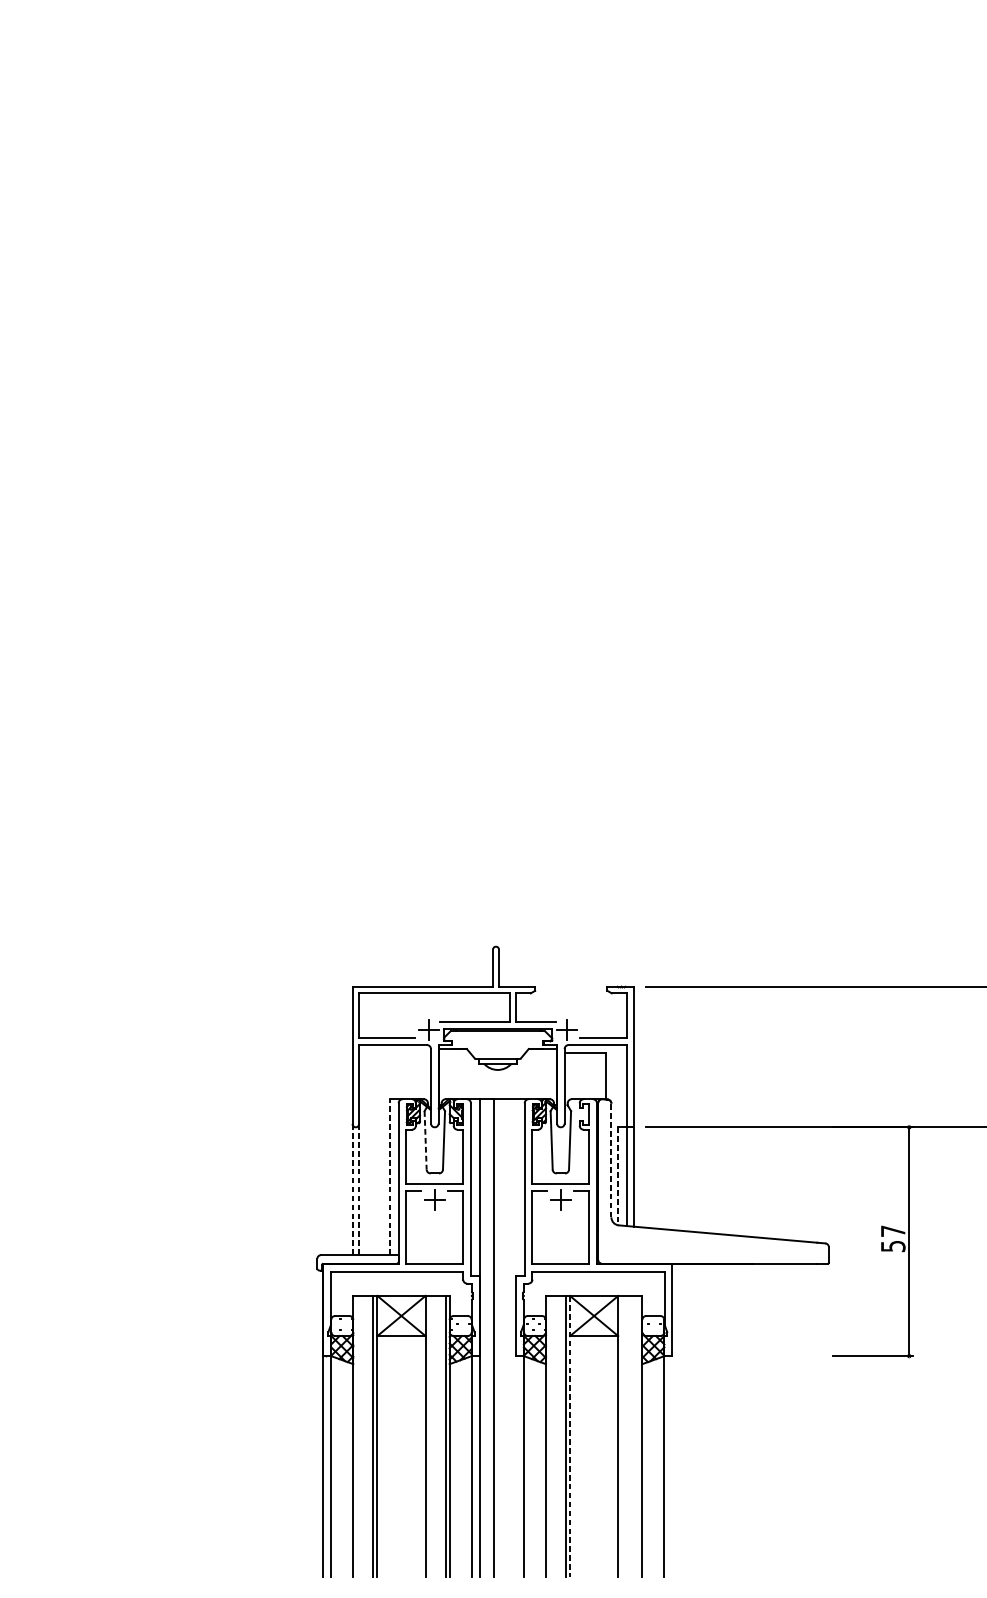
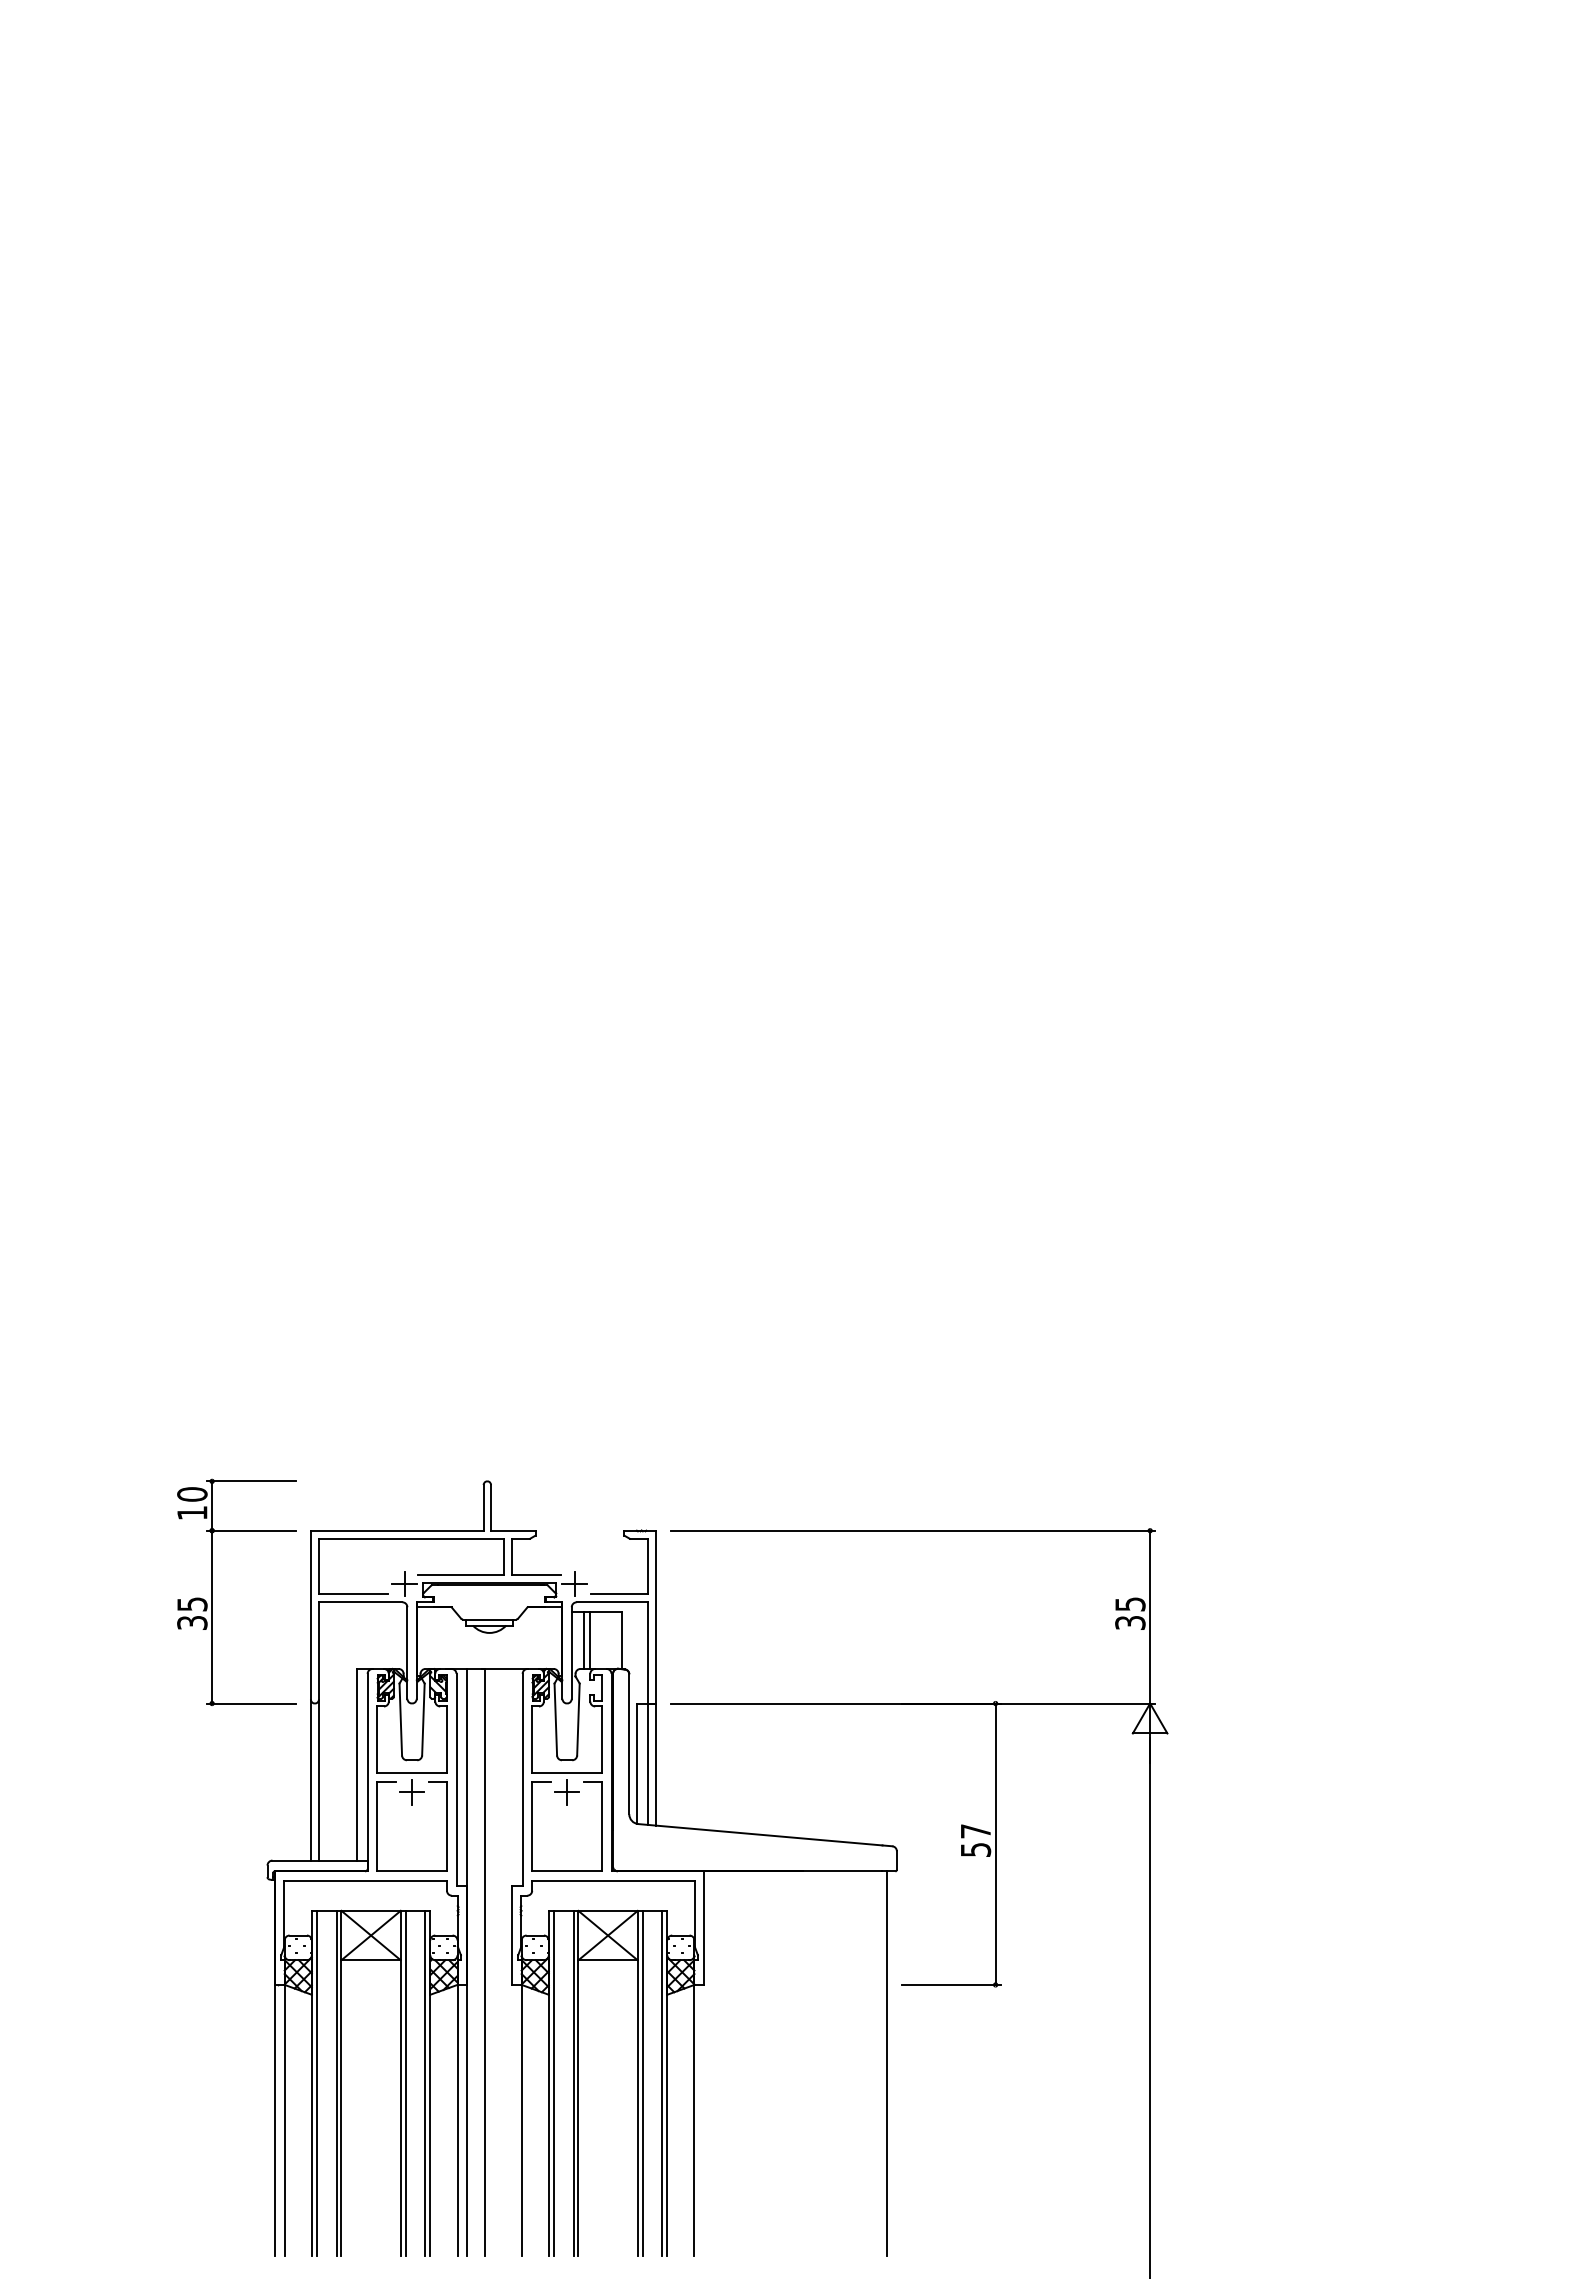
part: (272, 1036) -> (212, 1591), added
line: (574, 1076) -> (583, 1640), added
line: (579, 1076) -> (590, 1640), added
line: (425, 1140) -> (400, 1719), dashed -> solid
line: (611, 1160) -> (629, 1744), dashed -> solid
line: (389, 1176) -> (356, 1764), dashed -> solid
line: (618, 1176) -> (637, 1764), dashed -> solid
line: (352, 1189) -> (310, 1780), dashed -> solid
line: (358, 1189) -> (318, 1780), dashed -> solid
line: (821, 1420) -> (887, 2063), added
line: (357, 1436) -> (316, 2083), added
line: (429, 1436) -> (405, 2083), added
line: (549, 1436) -> (553, 2083), added
line: (570, 1436) -> (578, 2083), dashed -> solid
line: (622, 1436) -> (642, 2083), added
line: (638, 1436) -> (662, 2083), added

